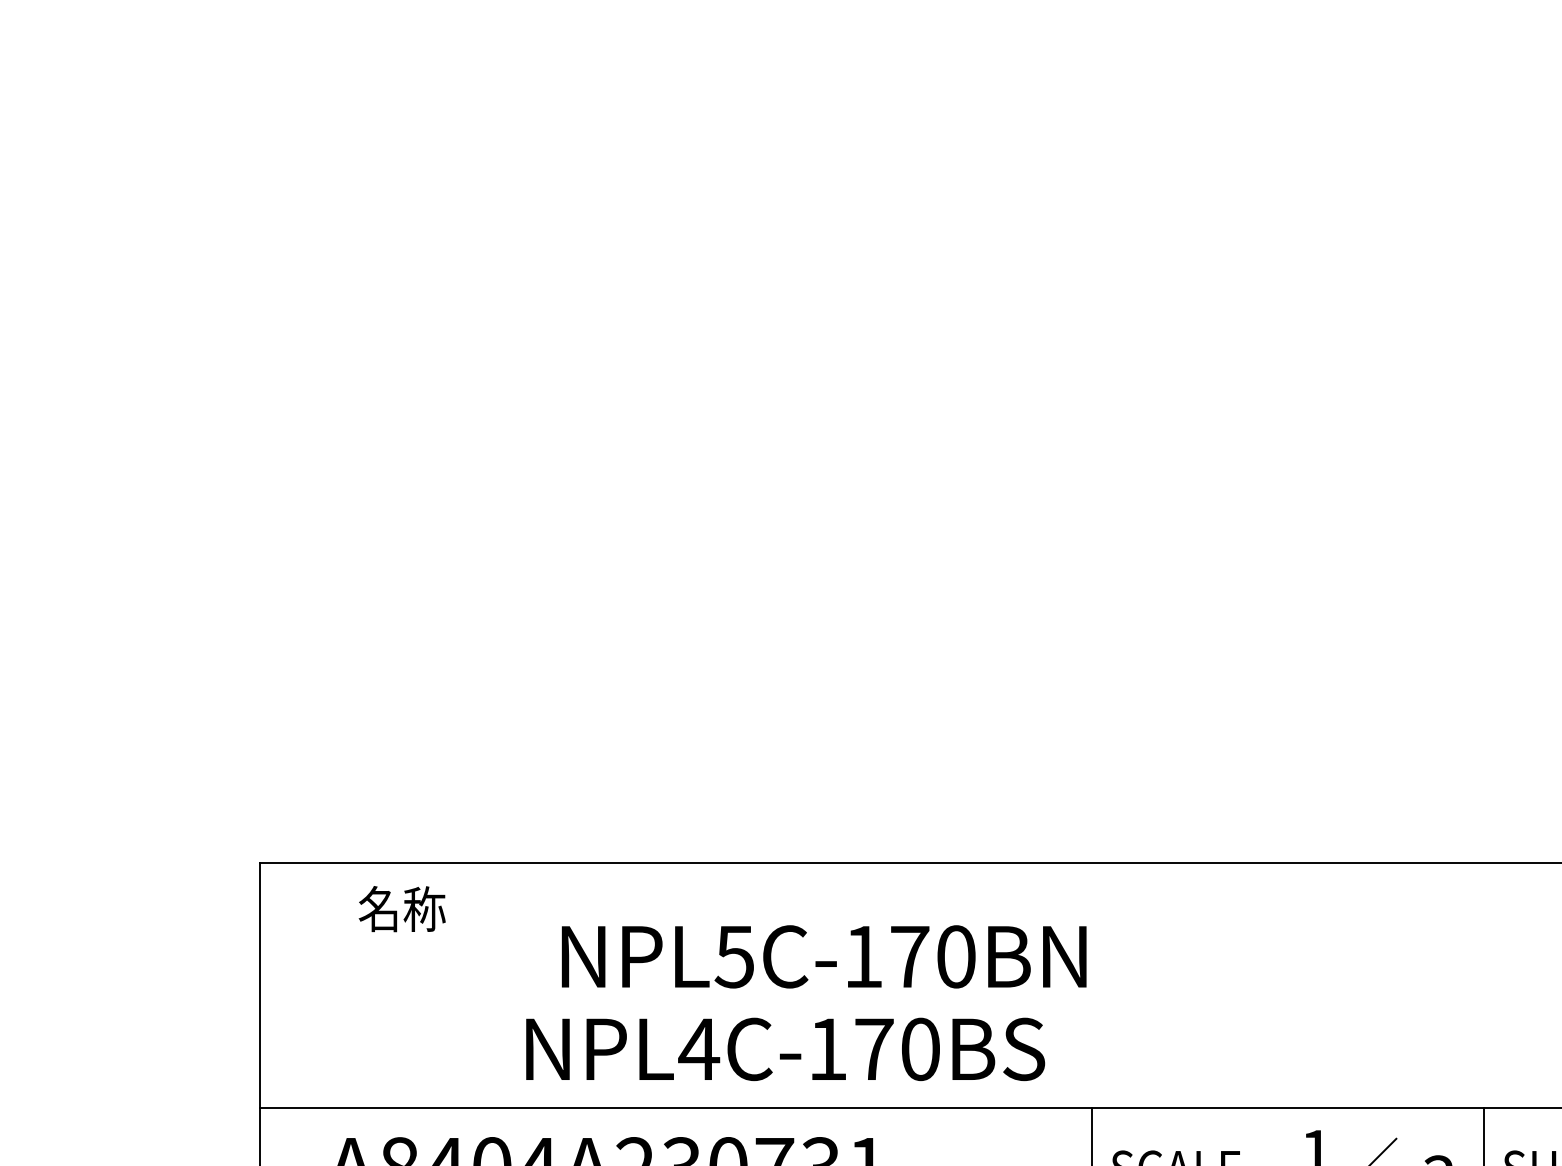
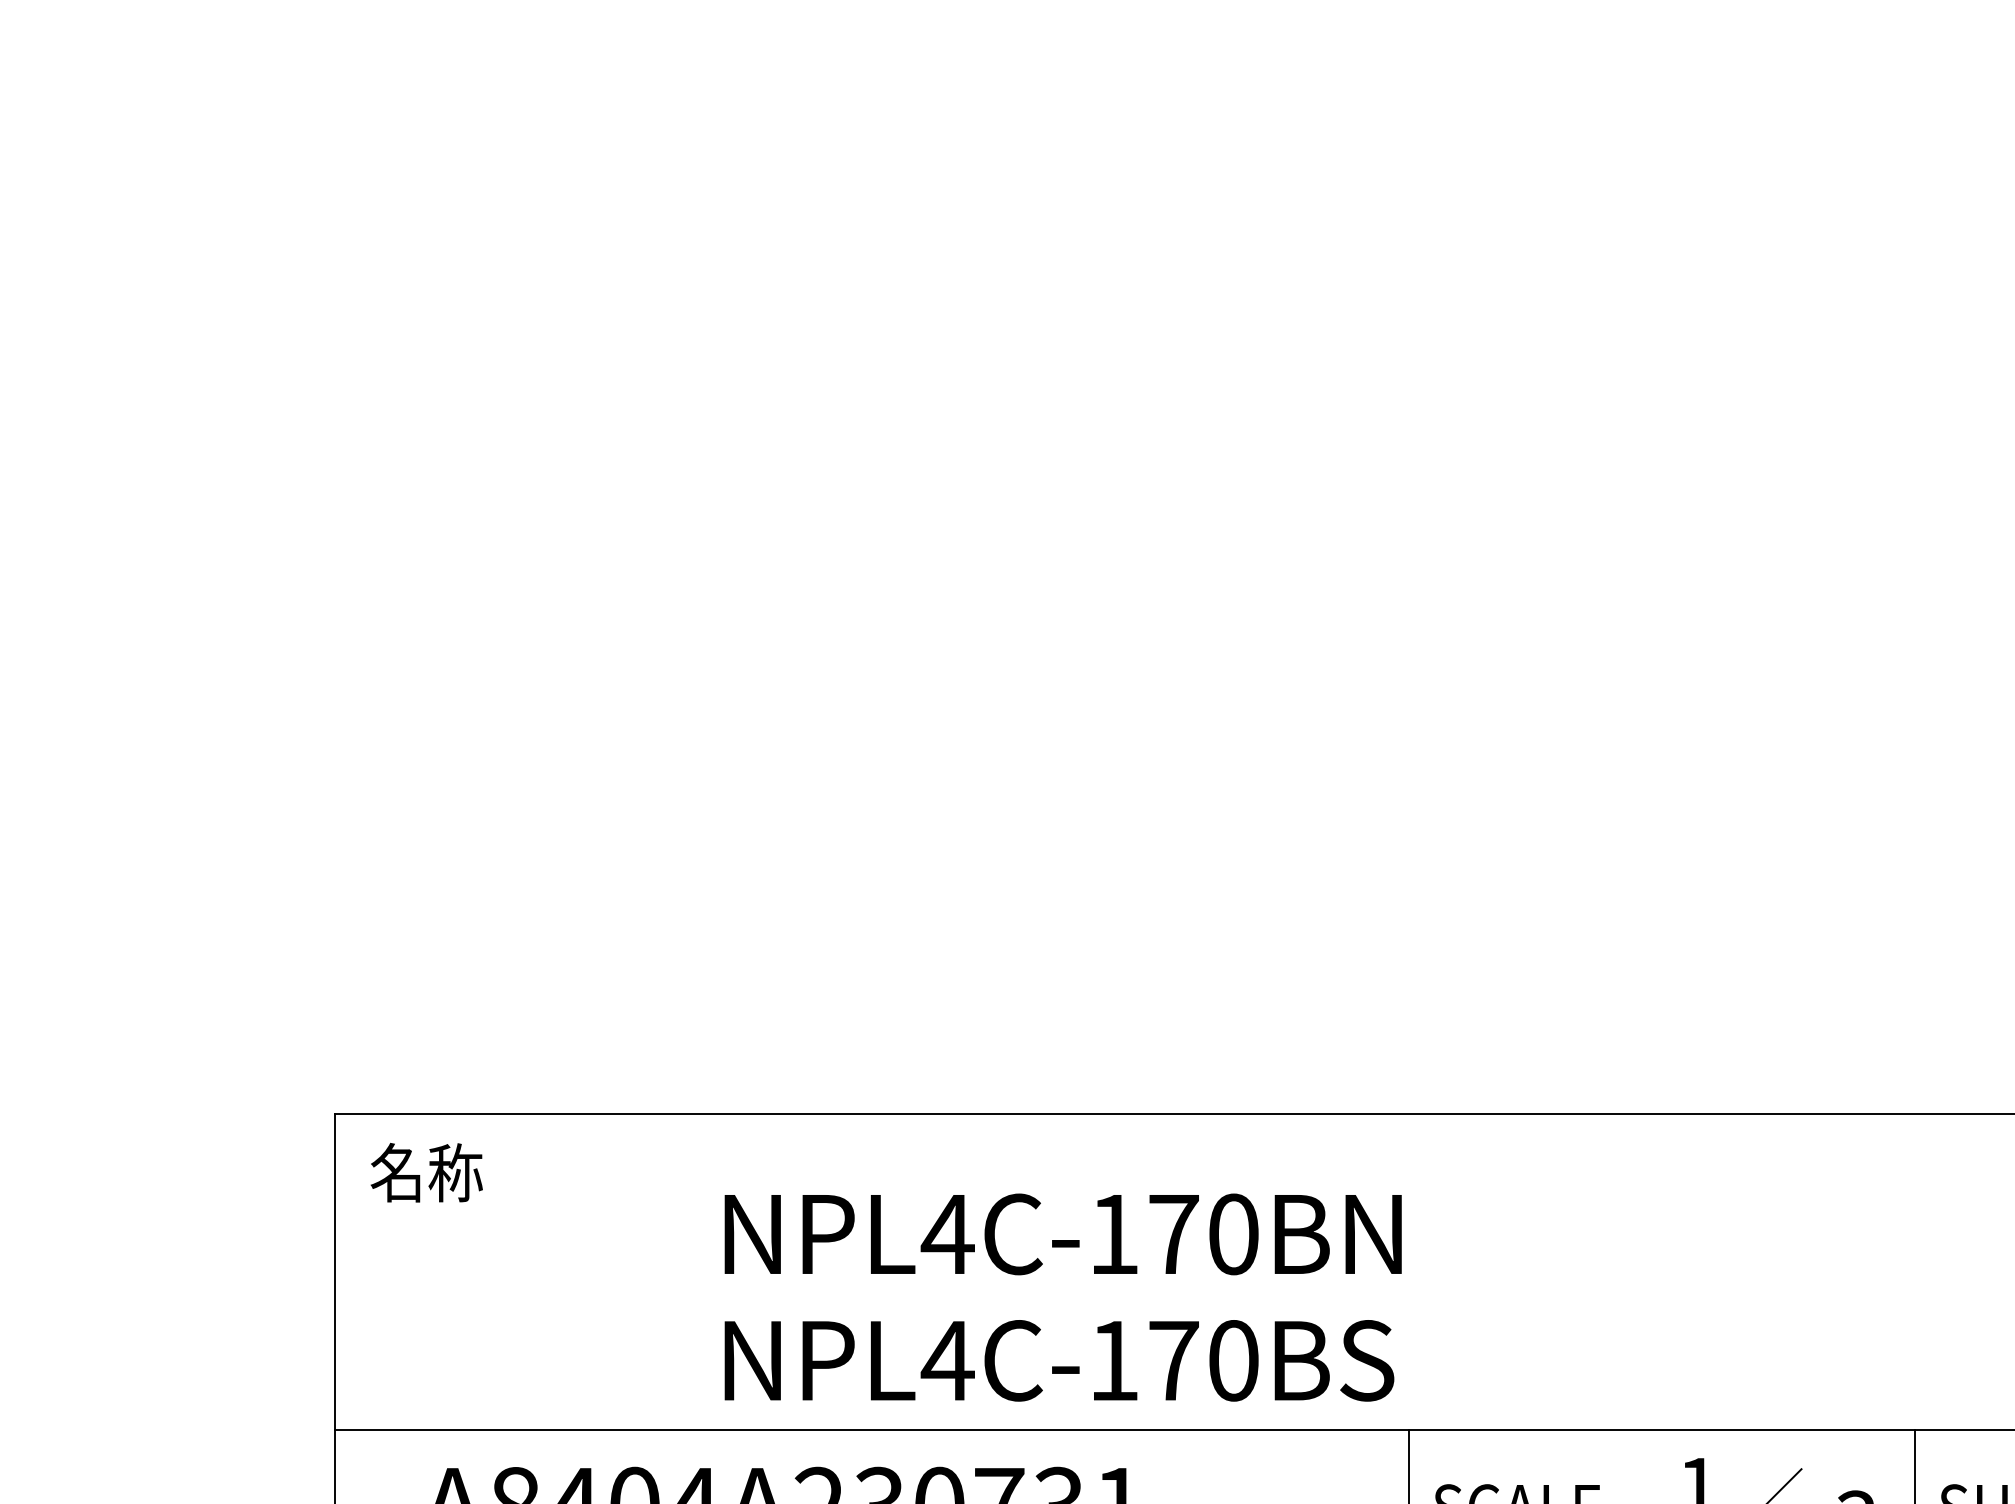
text: (402, 908) -> (426, 1172), moved
text: (734, 957) -> (947, 1235), NPL5C-170BN -> NPL4C-170BN
text: (785, 1049) -> (1059, 1360), moved

